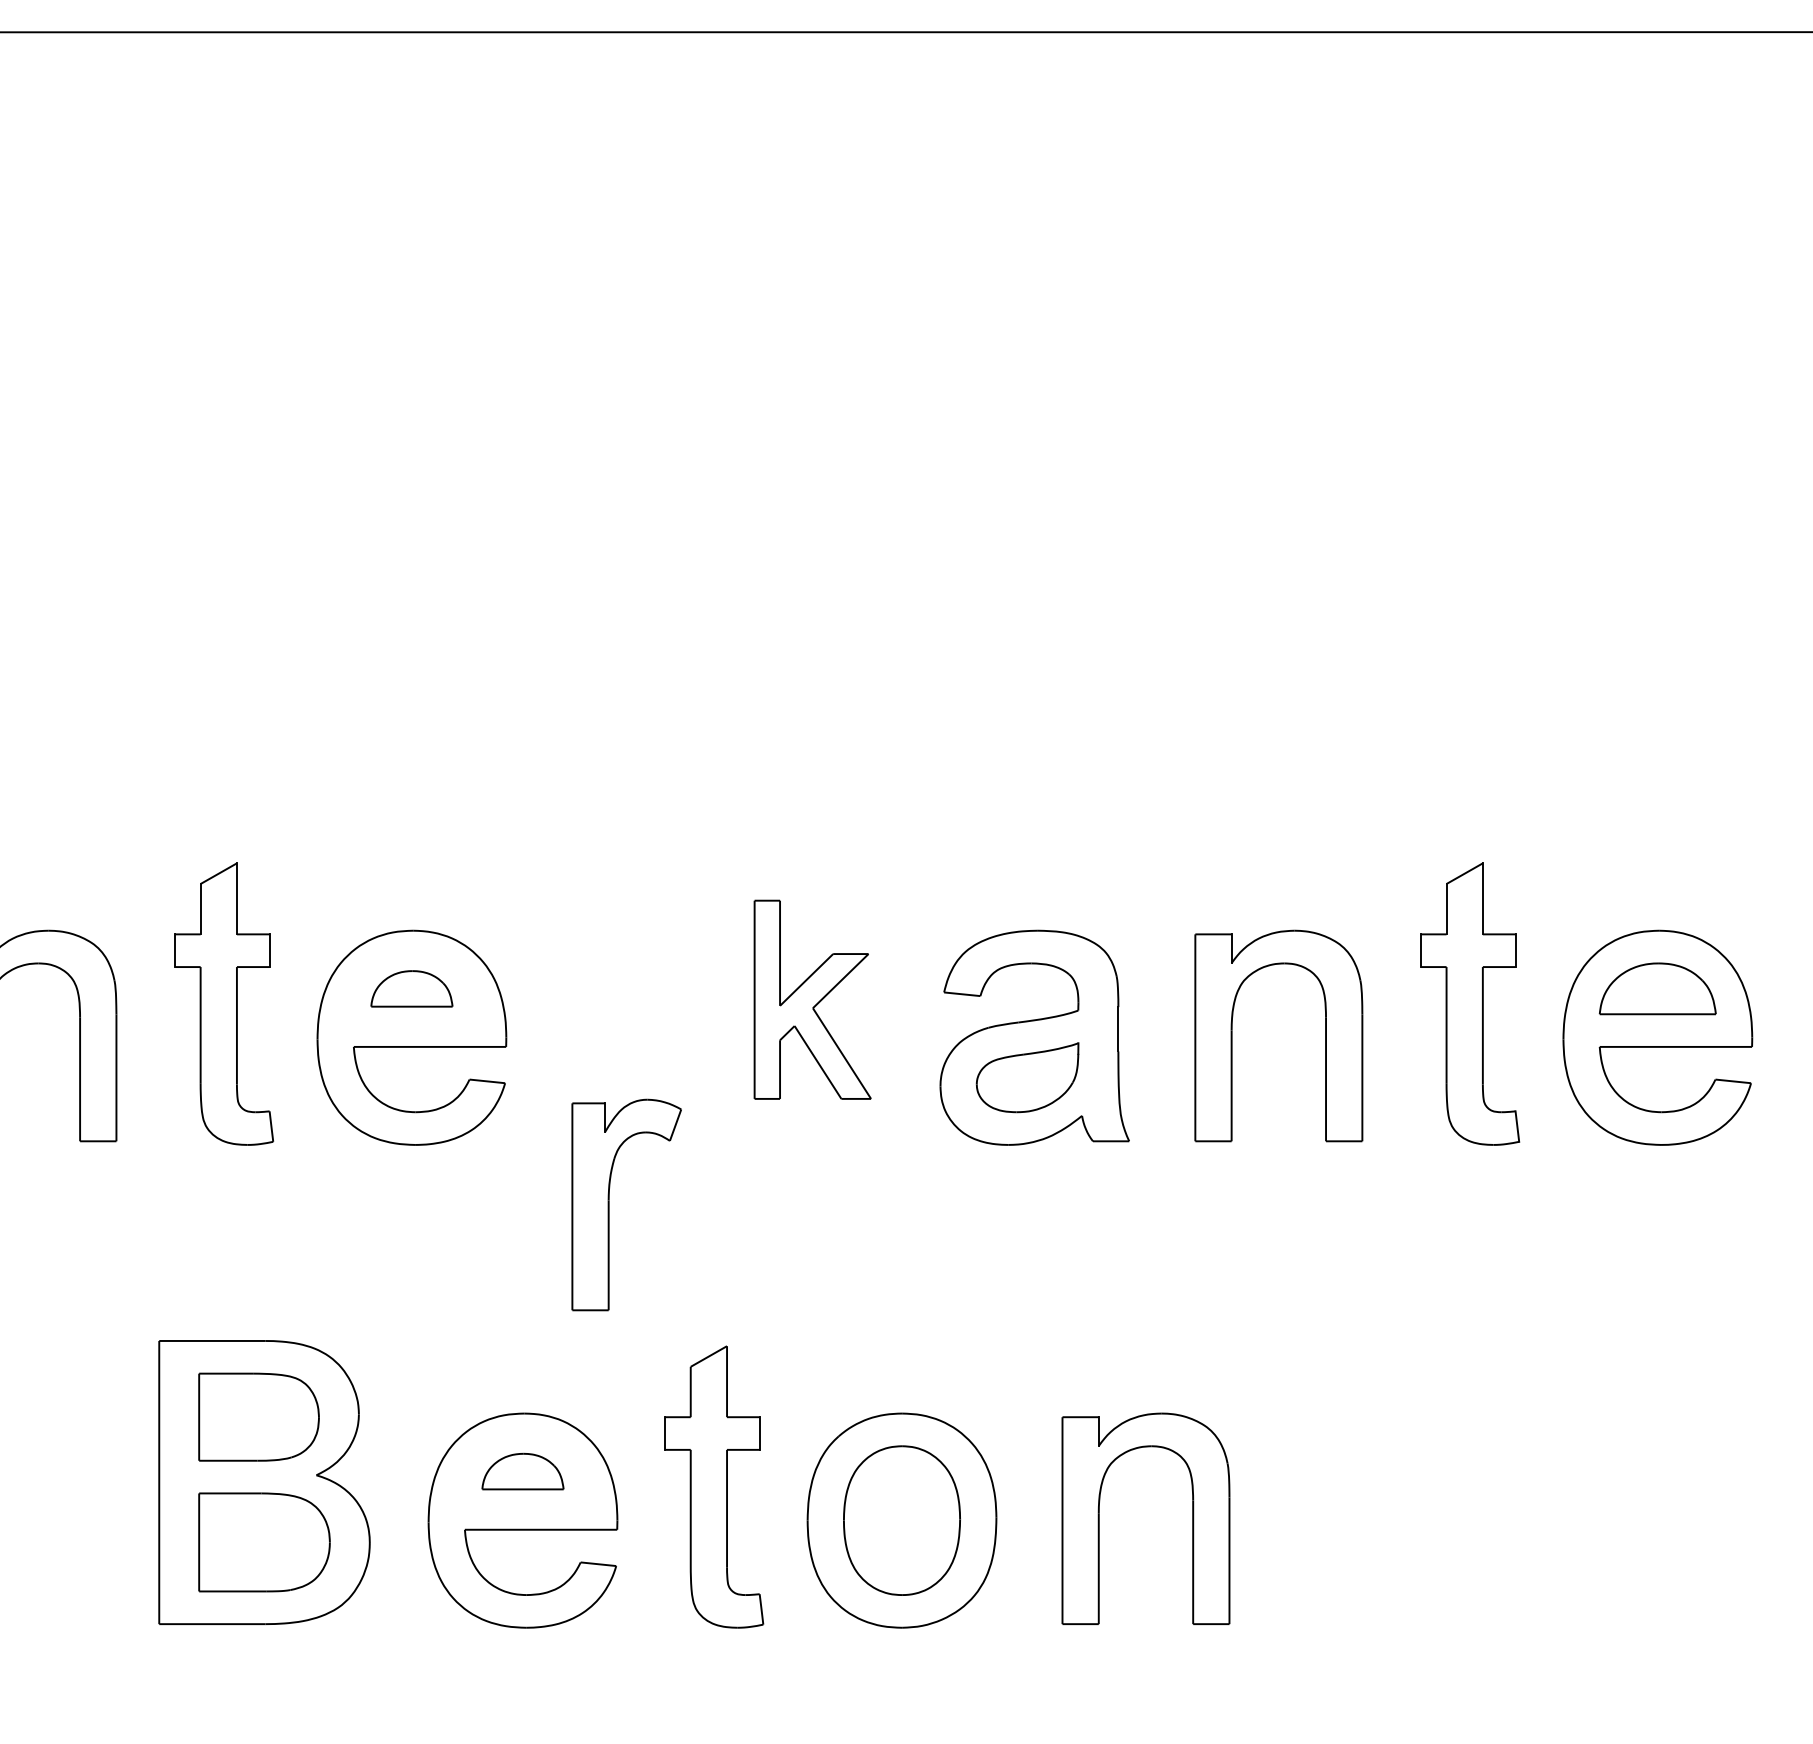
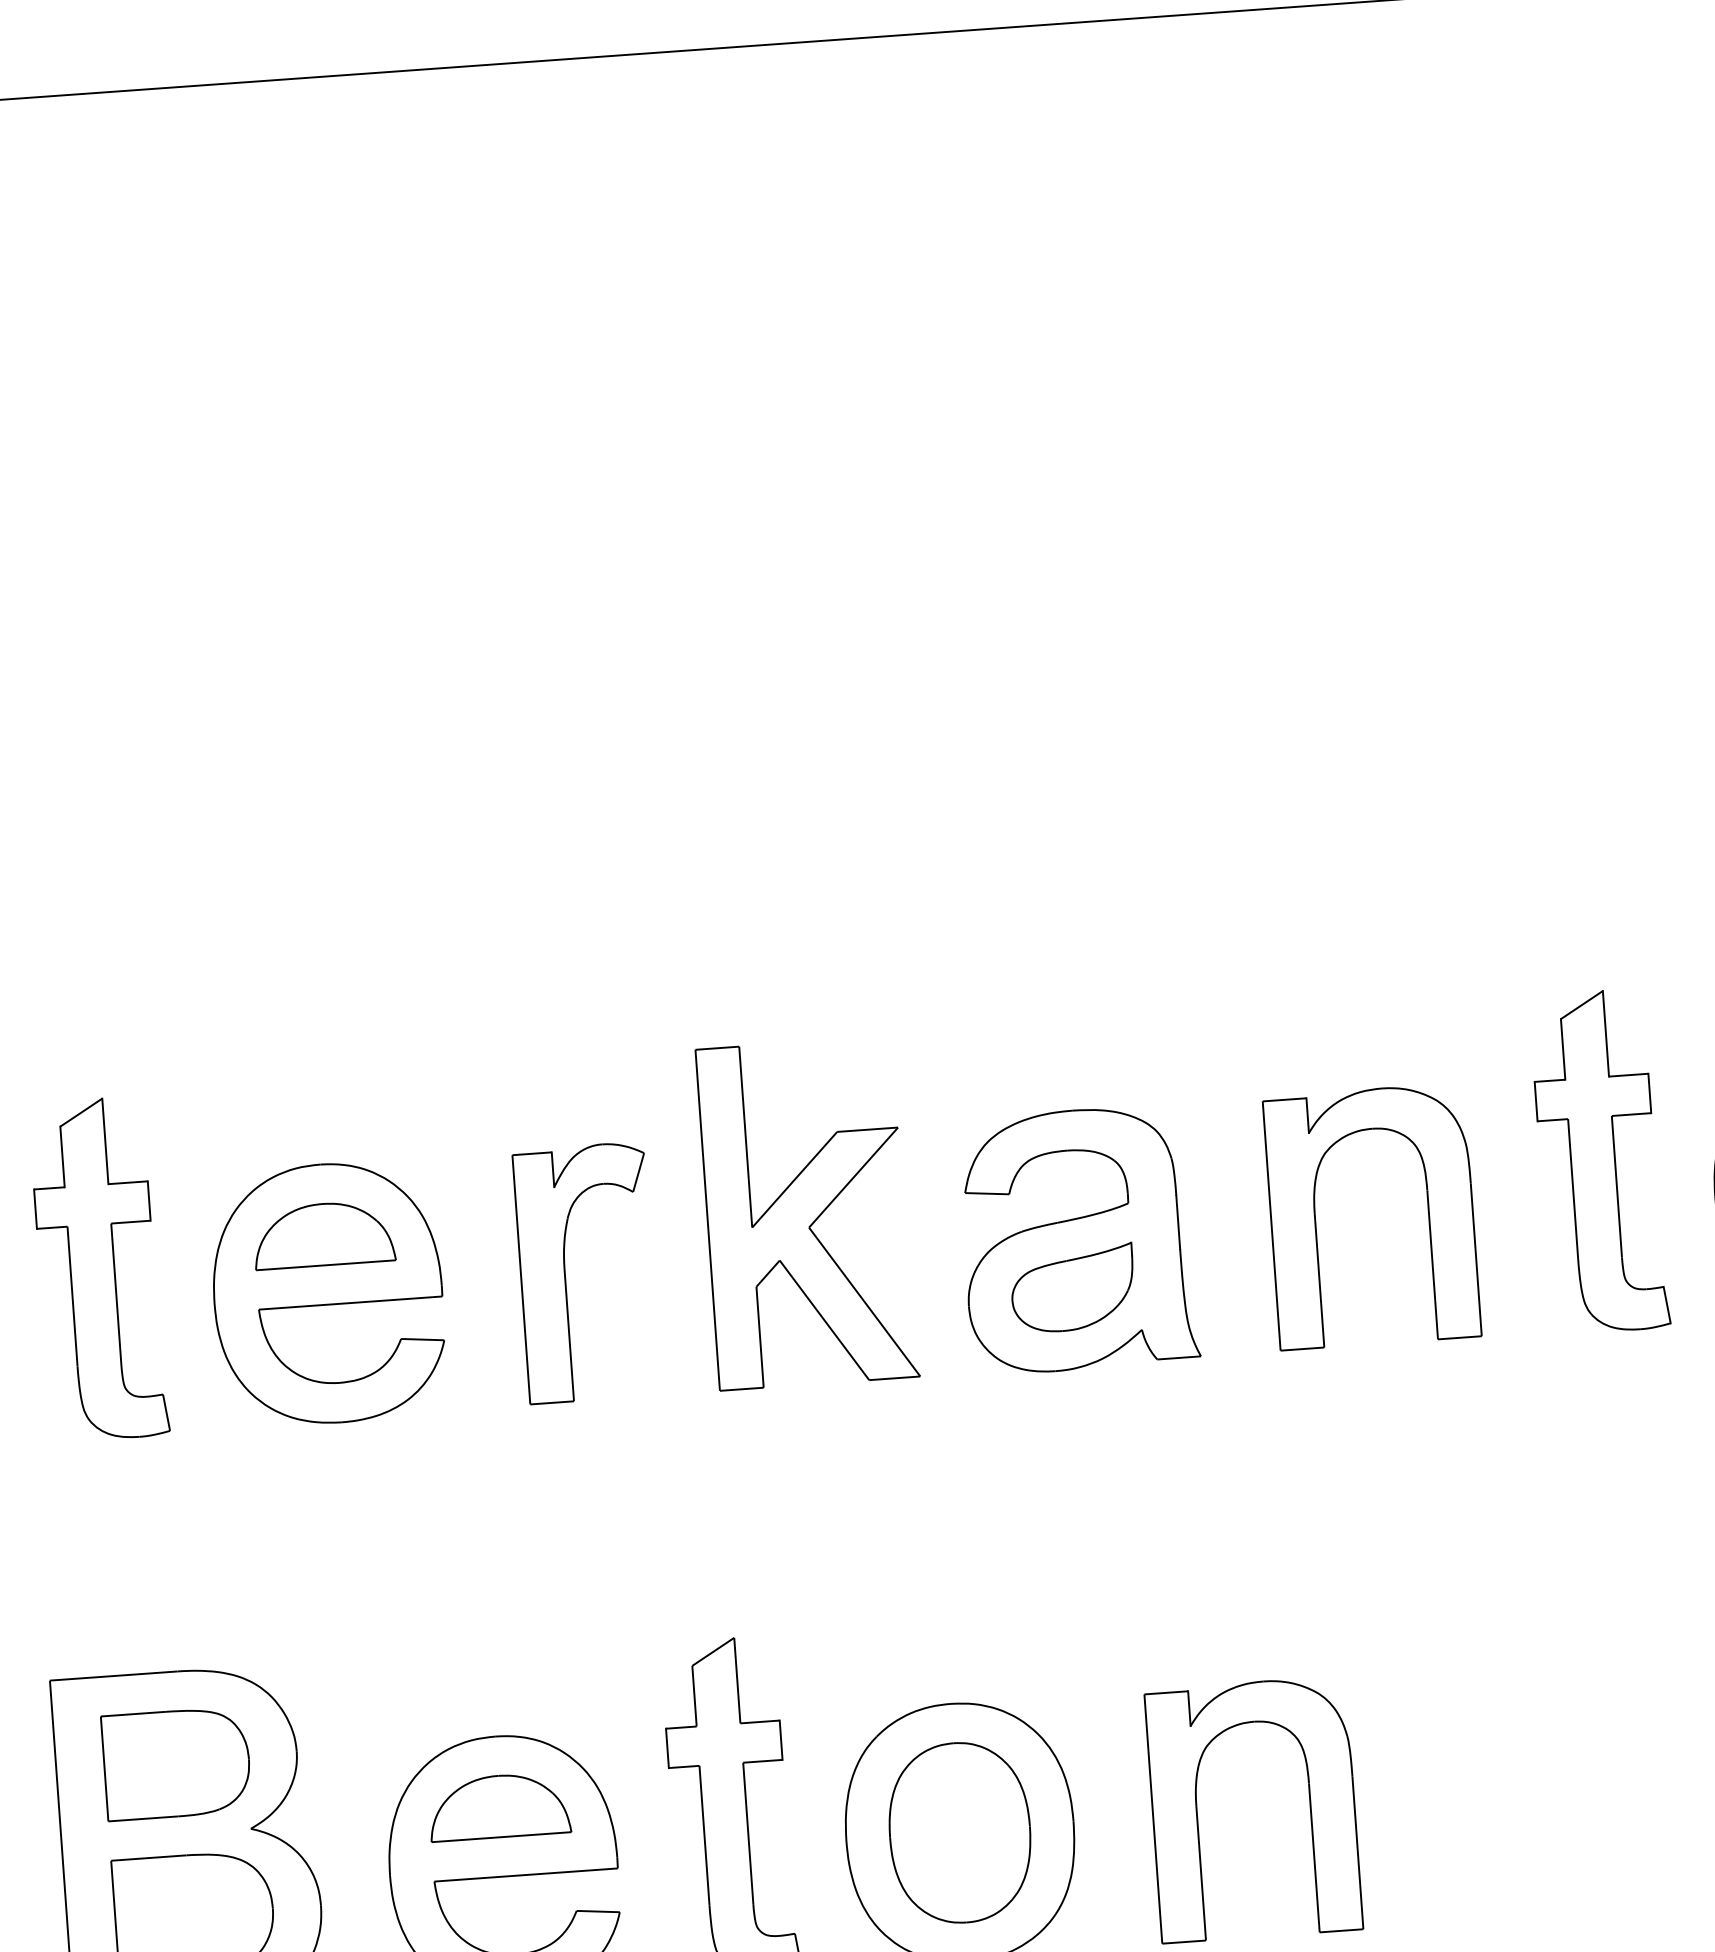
part: (411, 988) -> (323, 1234), size x1.43
part: (812, 999) -> (807, 1212), size x1.43
part: (609, 1204) -> (565, 1273), moved
part: (522, 1471) -> (498, 1806), size x1.43

